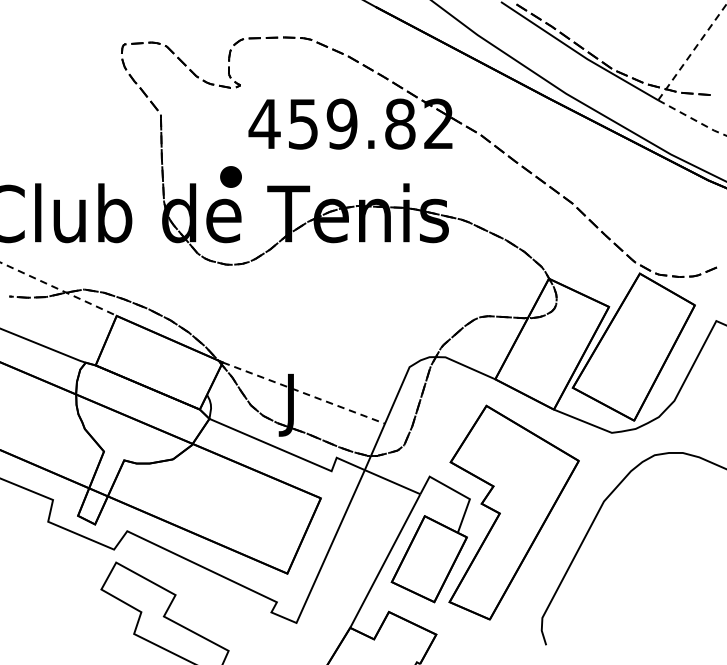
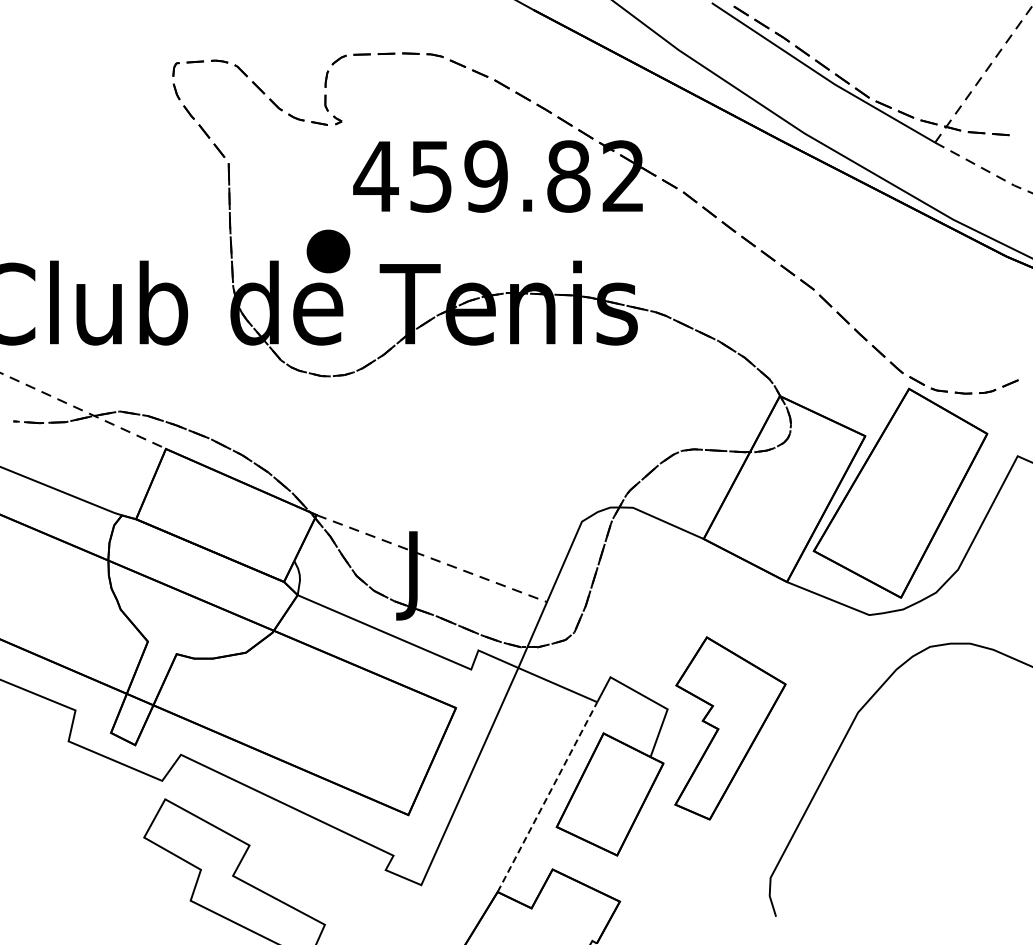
part: (230, 176) -> (327, 251), size x1.4
part: (514, 512) -> (730, 728), size x0.6
line: (385, 560) -> (547, 796), solid -> dashed

